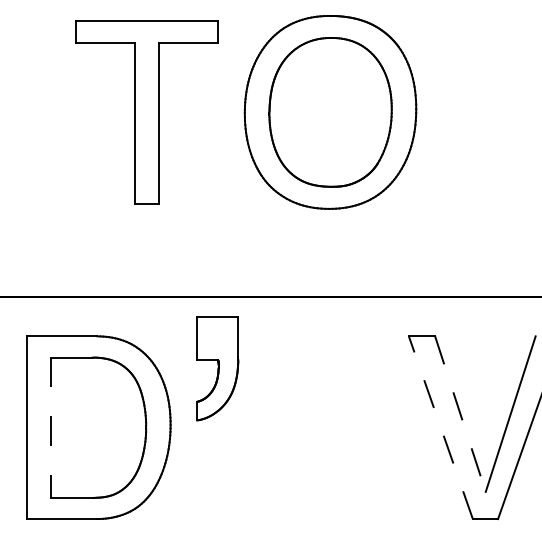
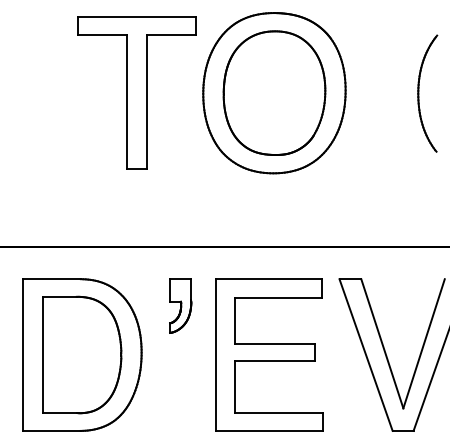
part: (146, 112) -> (136, 93), moved
part: (504, 112) -> (418, 93), added
part: (217, 368) -> (180, 305), size x0.62
line: (460, 414) -> (382, 344), dashed -> solid
part: (324, 427) -> (269, 354), added
line: (440, 427) -> (365, 354), dashed -> solid
line: (51, 428) -> (42, 355), dashed -> solid

